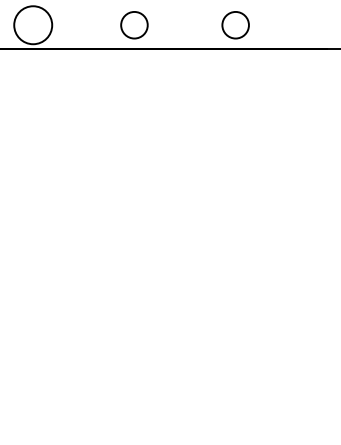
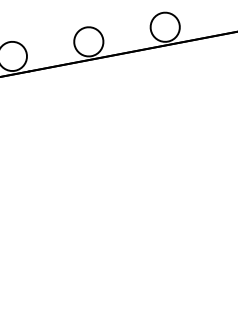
circle: (134, 25) -> (88, 42), size x1.43
circle: (235, 25) -> (165, 27), size x1.43

